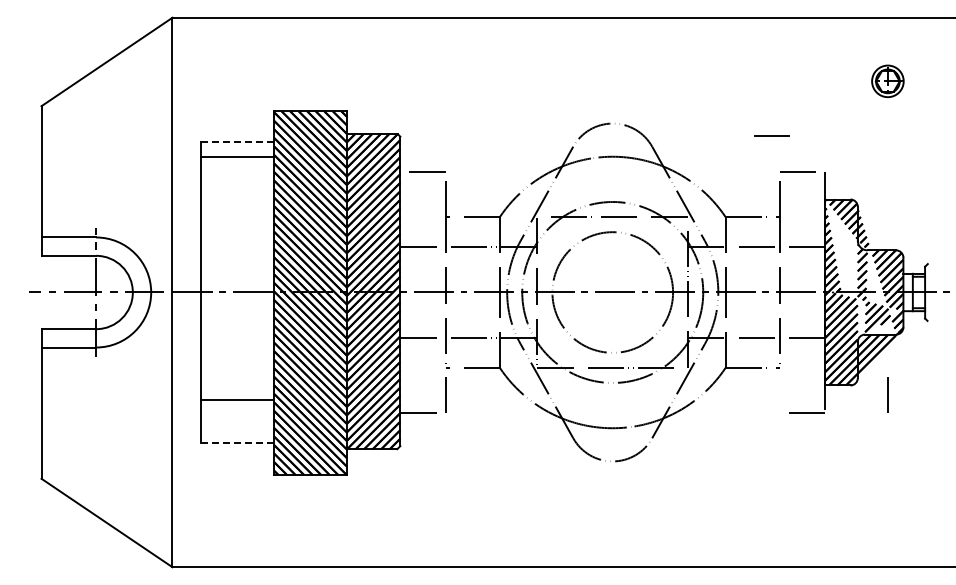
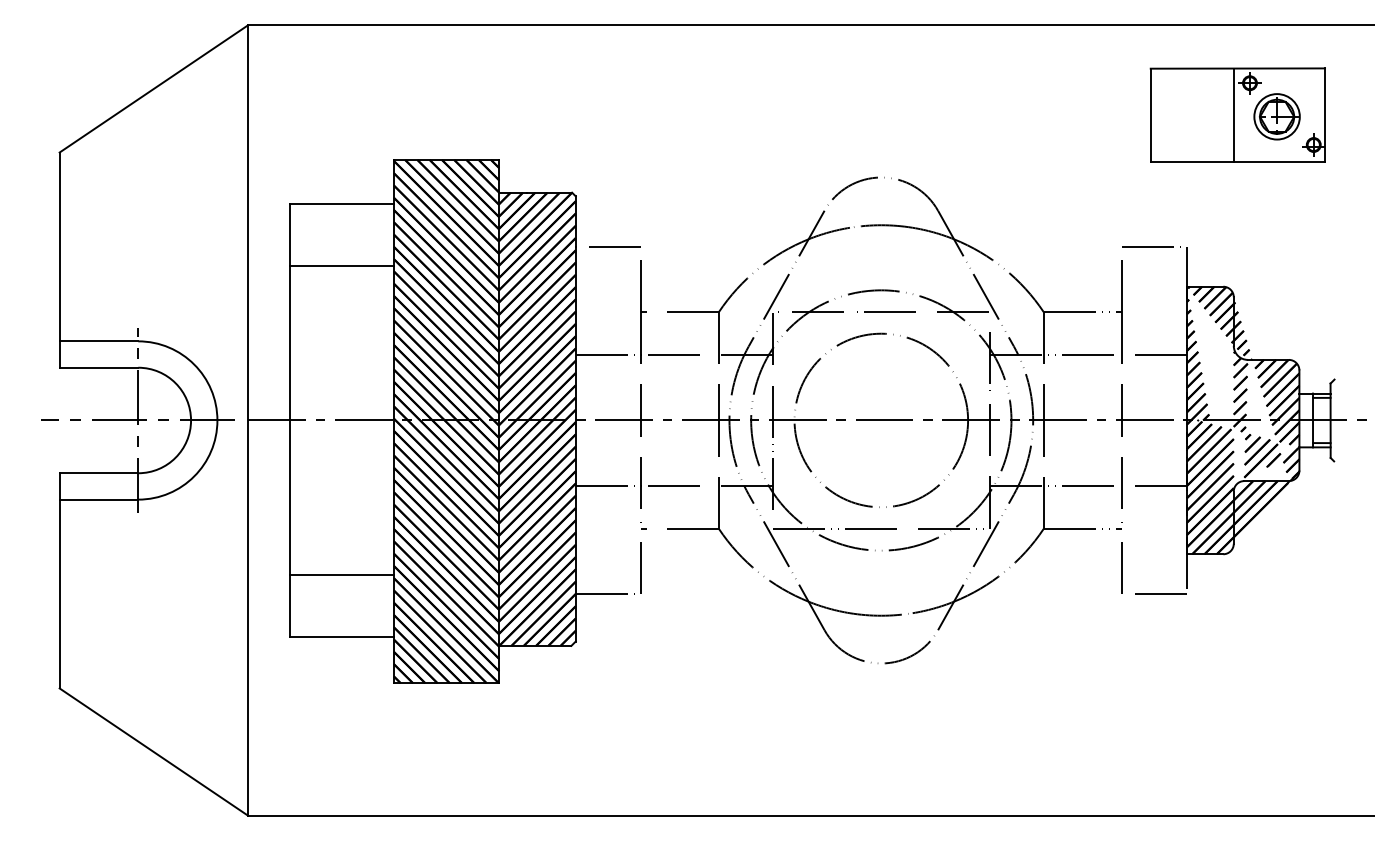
part: (860, 79) -> (1237, 114), added
line: (771, 135) -> (1109, 194), removed
line: (238, 142) -> (343, 204), dashed -> solid
line: (237, 157) -> (341, 266), moved
line: (887, 394) -> (1121, 567), moved
line: (238, 442) -> (343, 636), dashed -> solid

